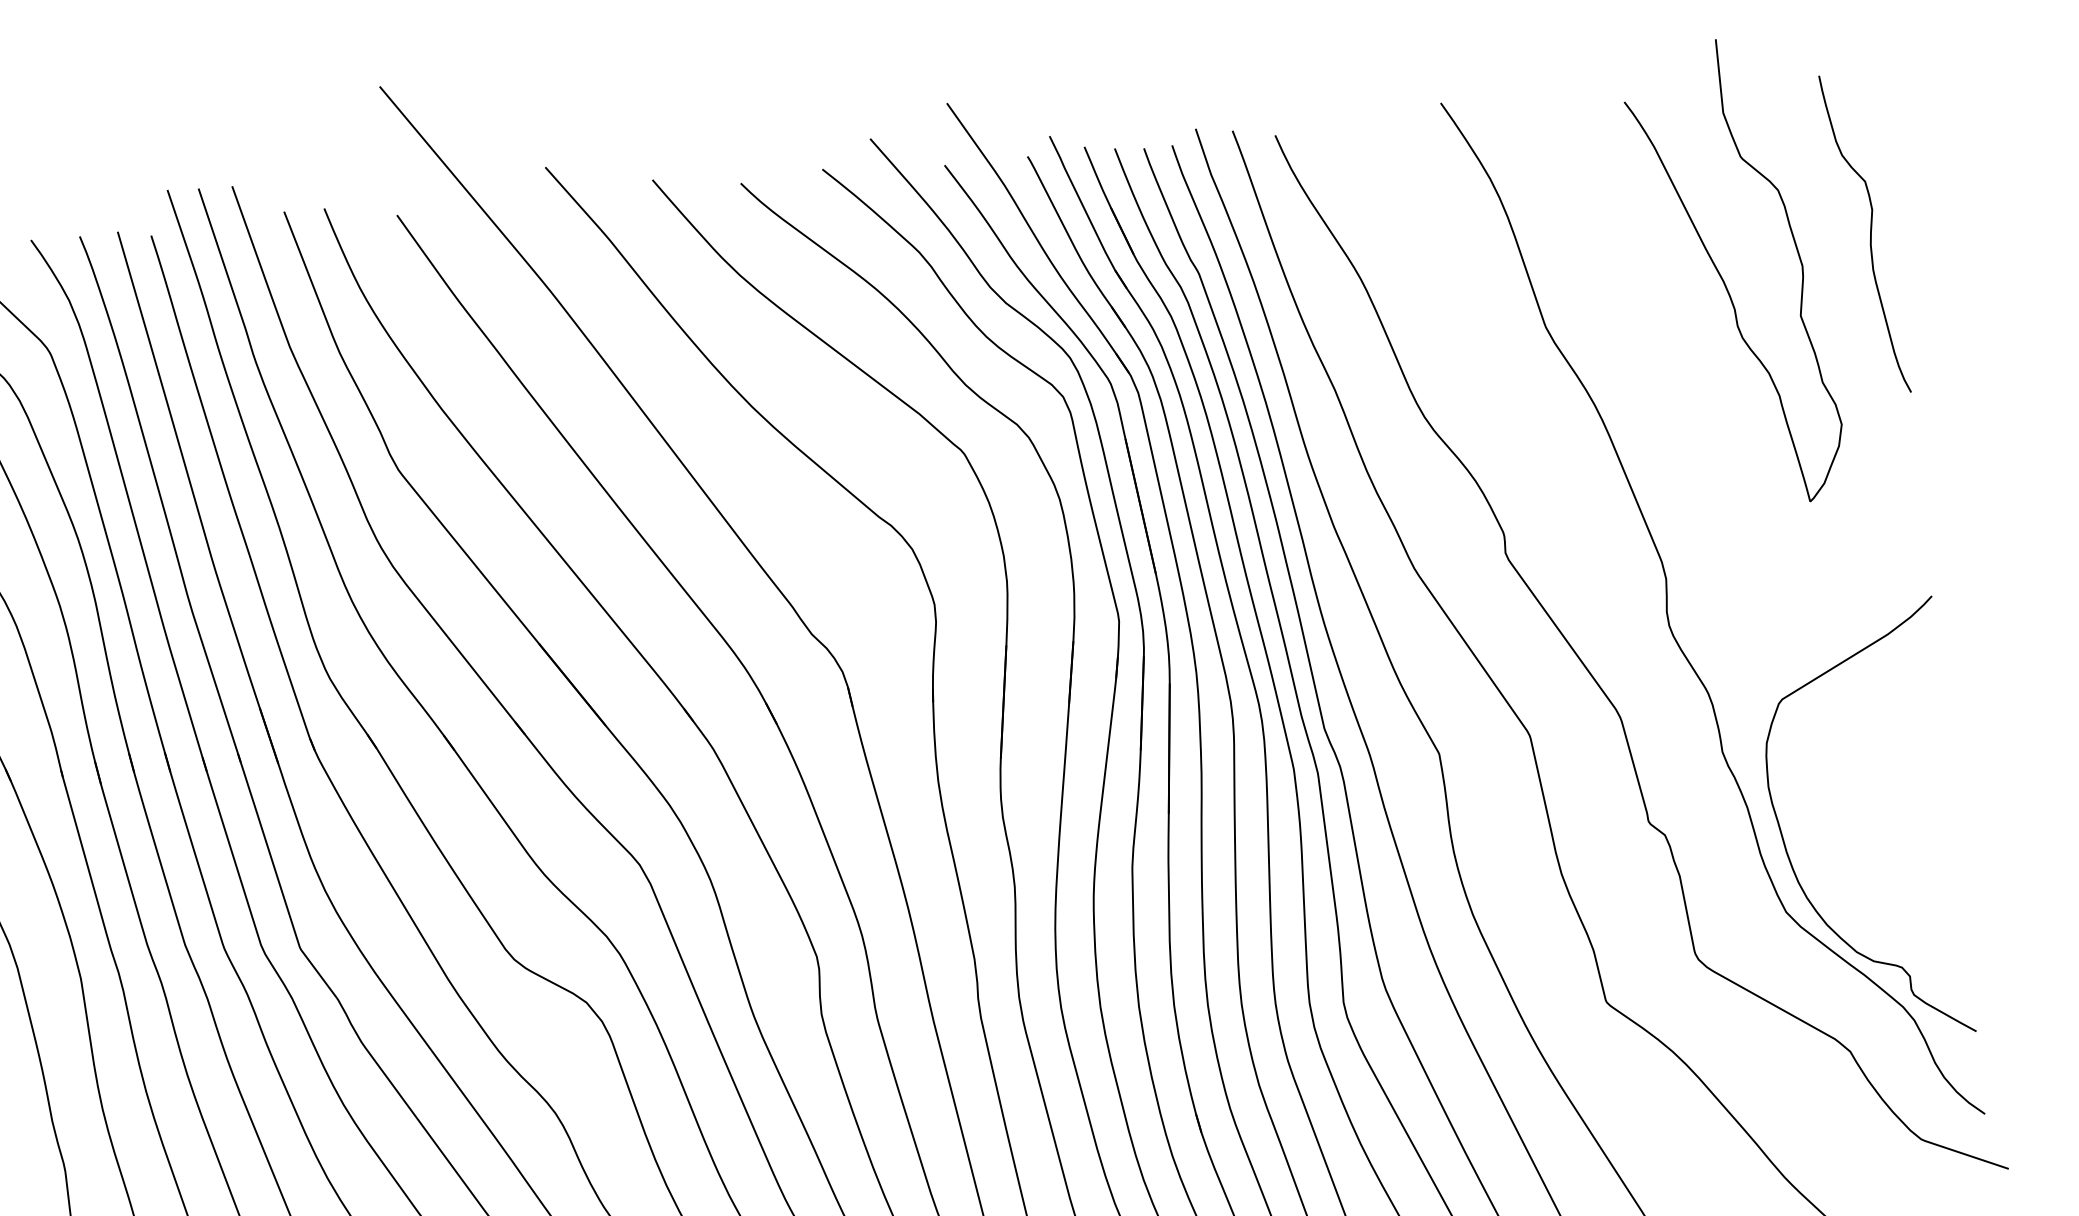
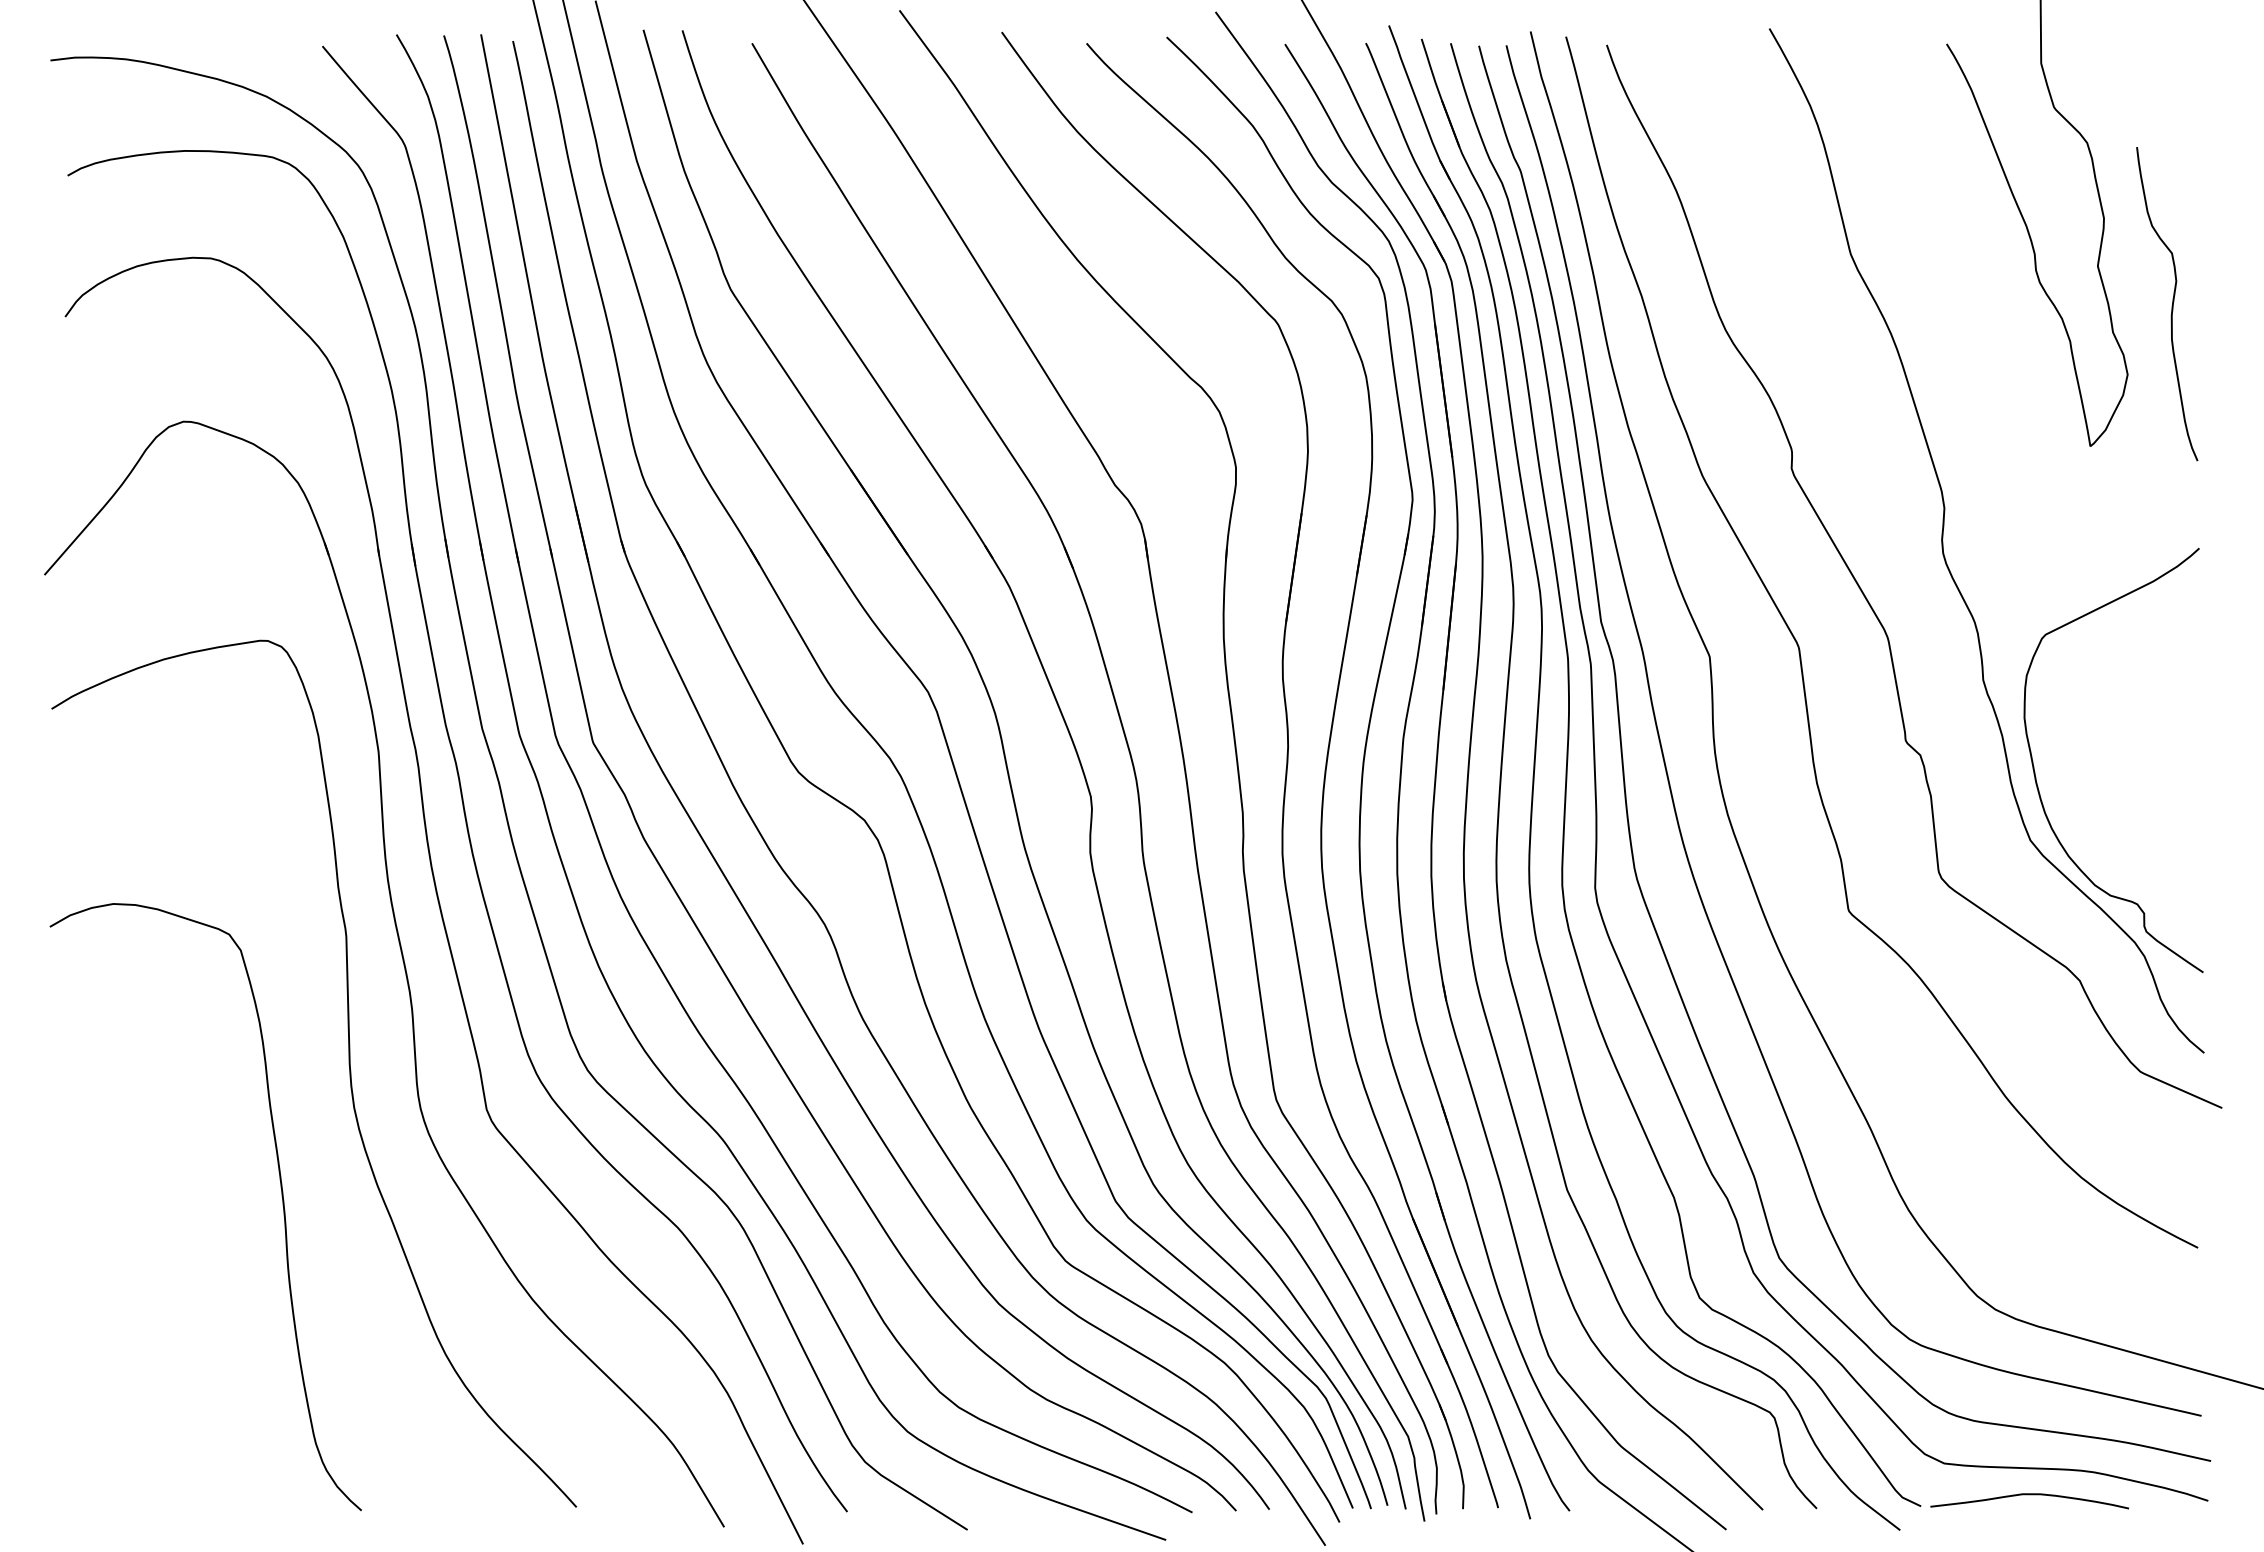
curve: (1869, 235) -> (2171, 305), moved

